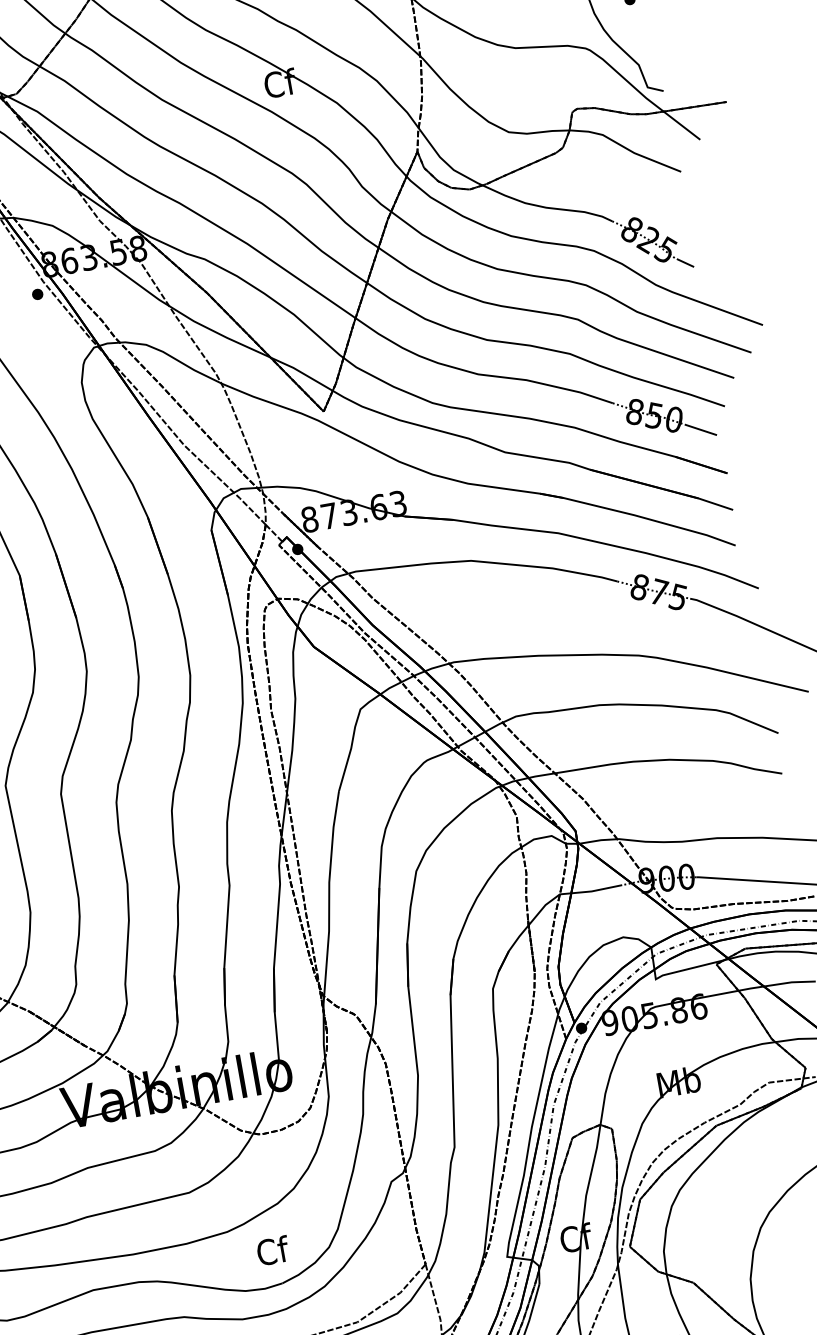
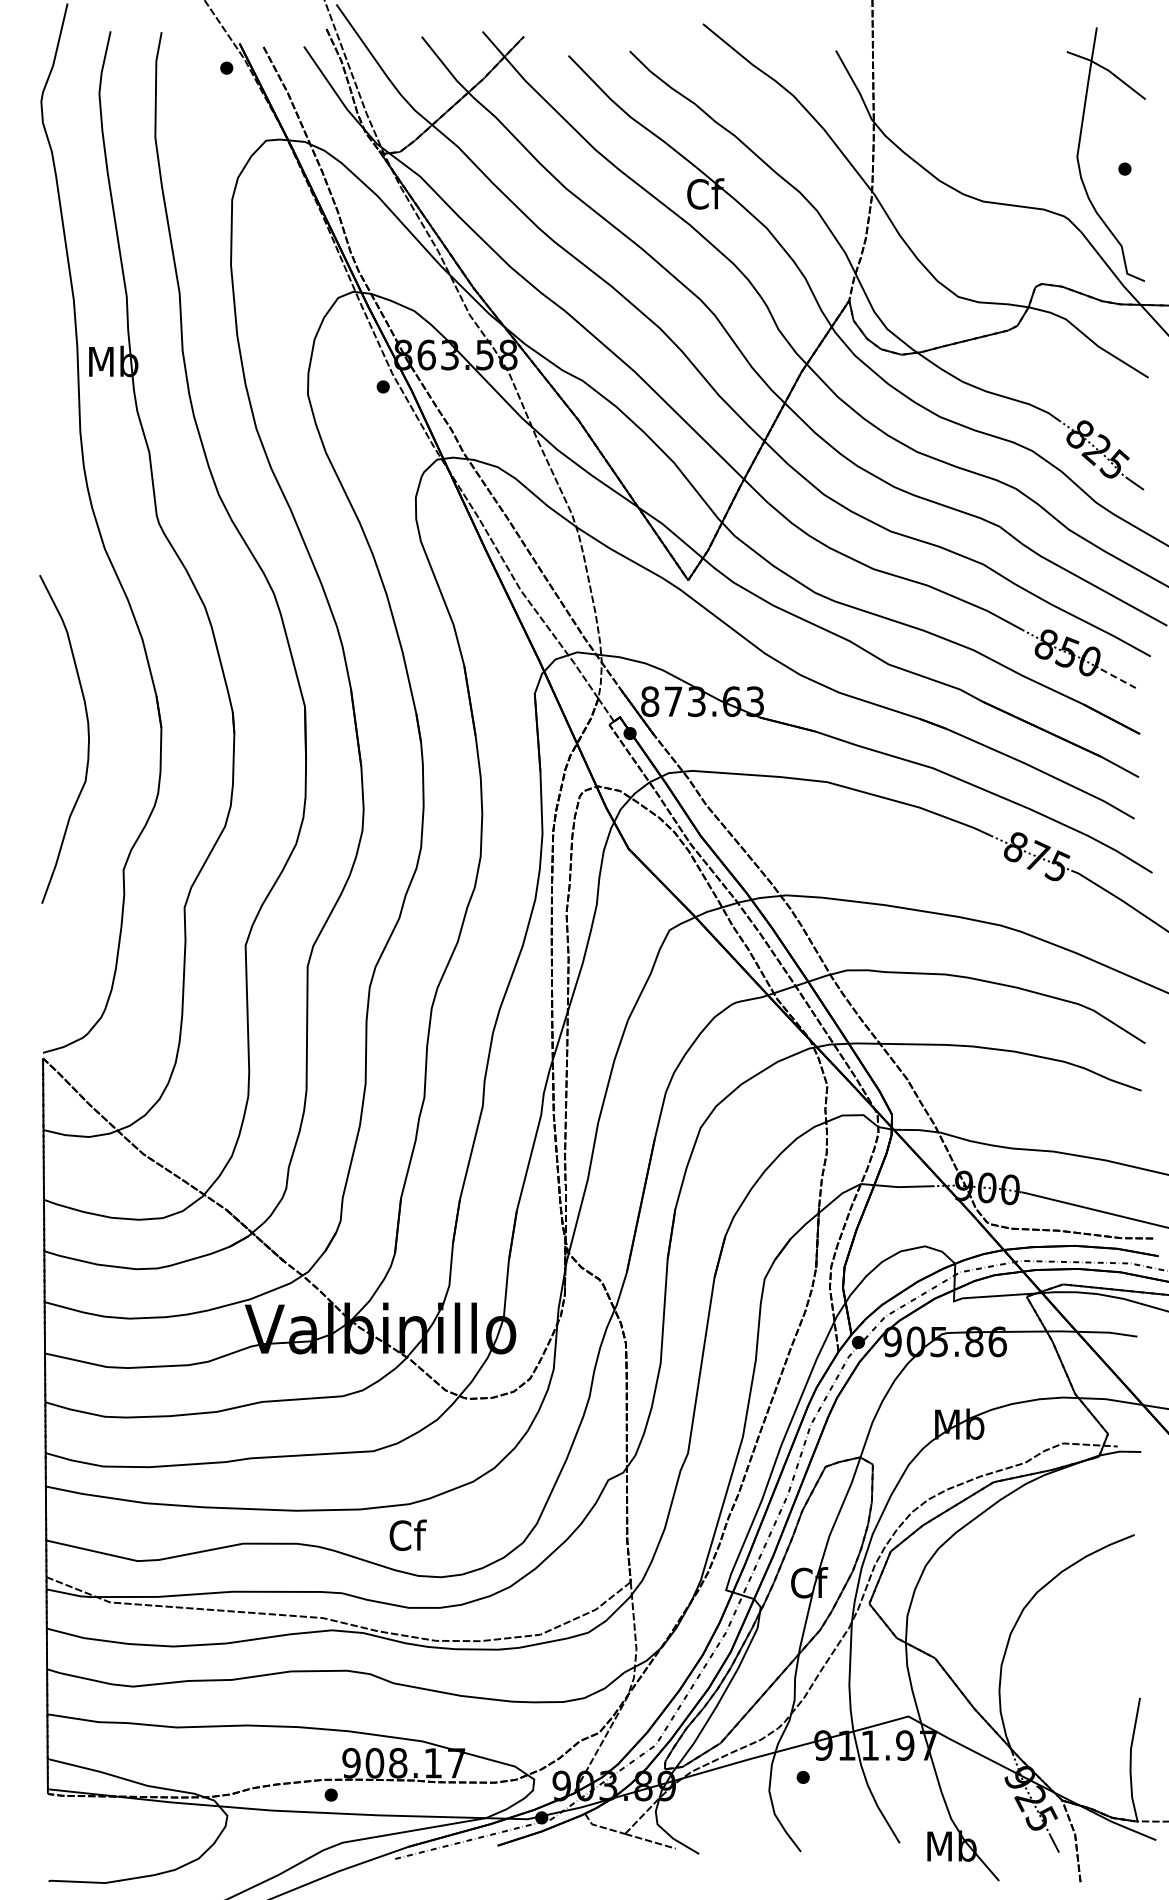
line: (701, 429) -> (1118, 678), solid -> dashed
text: (272, 1250) -> (407, 1534), moved

